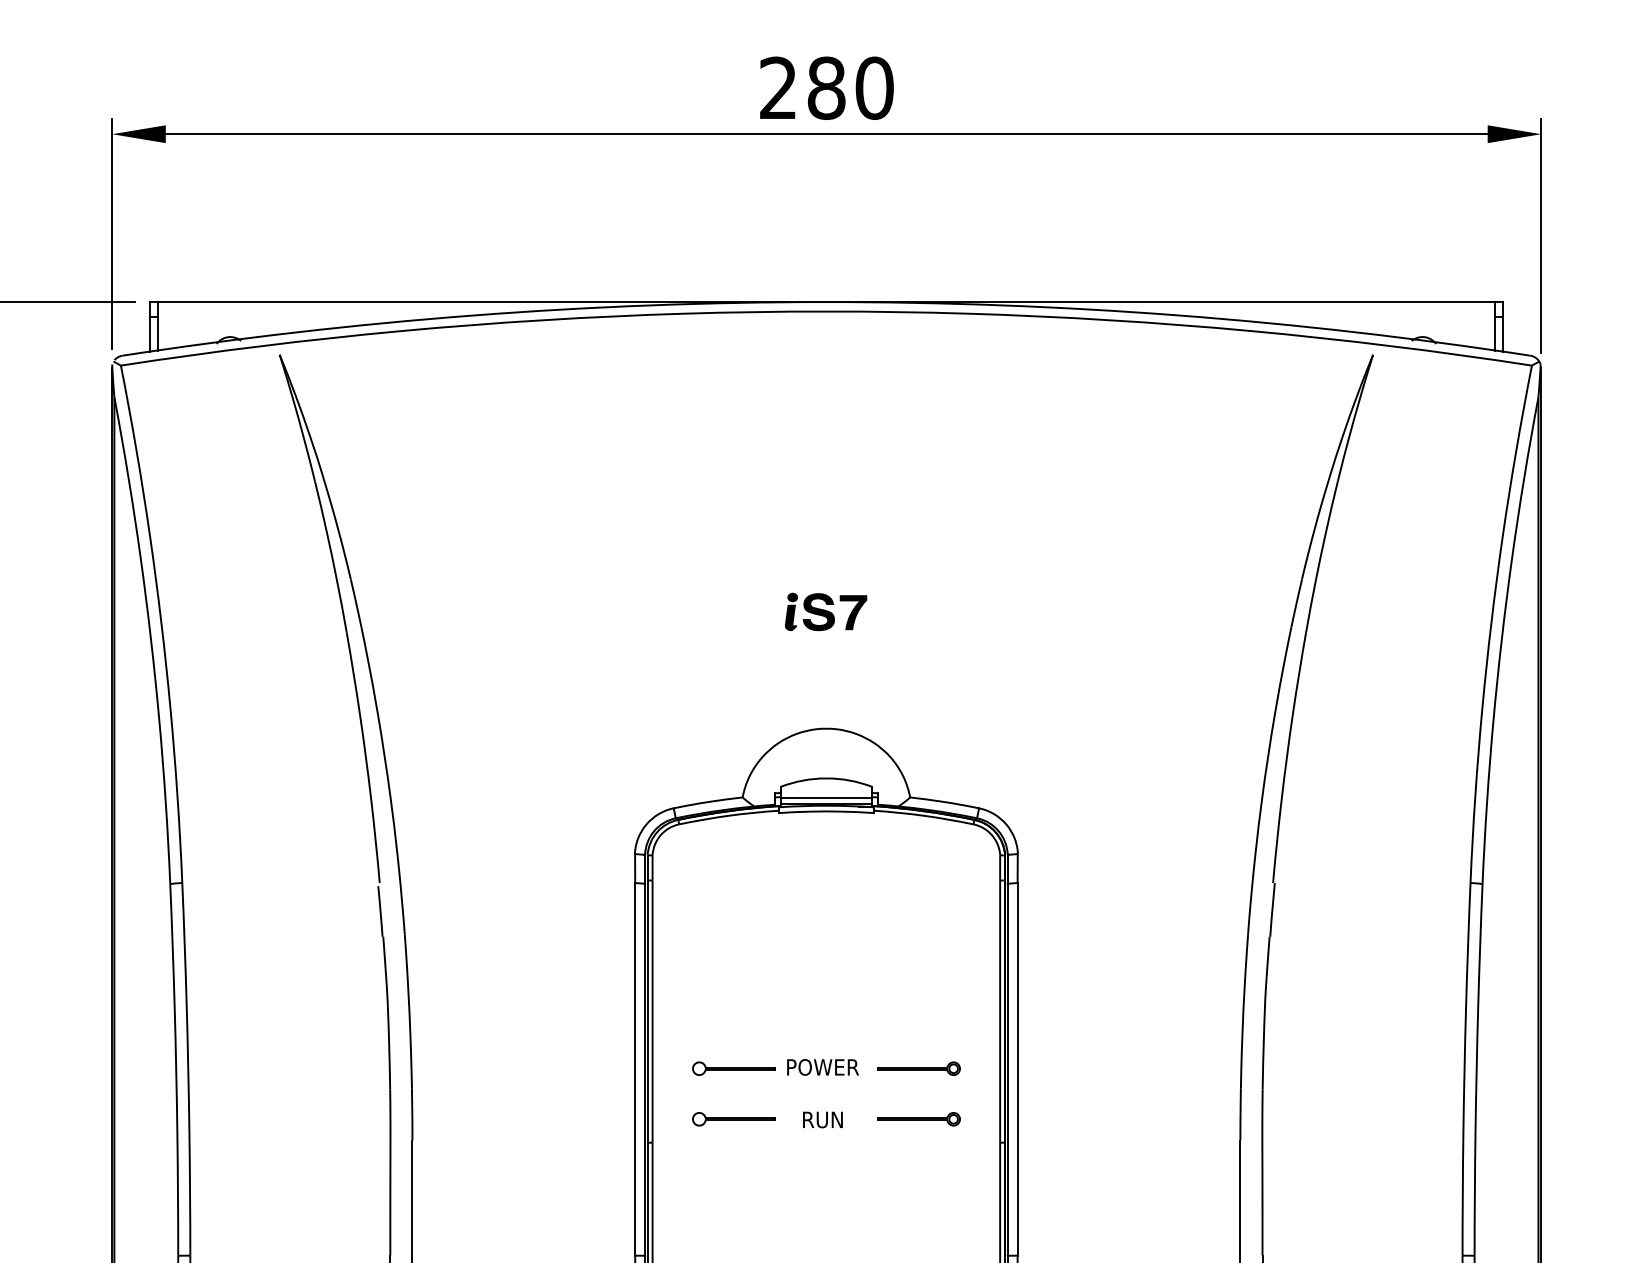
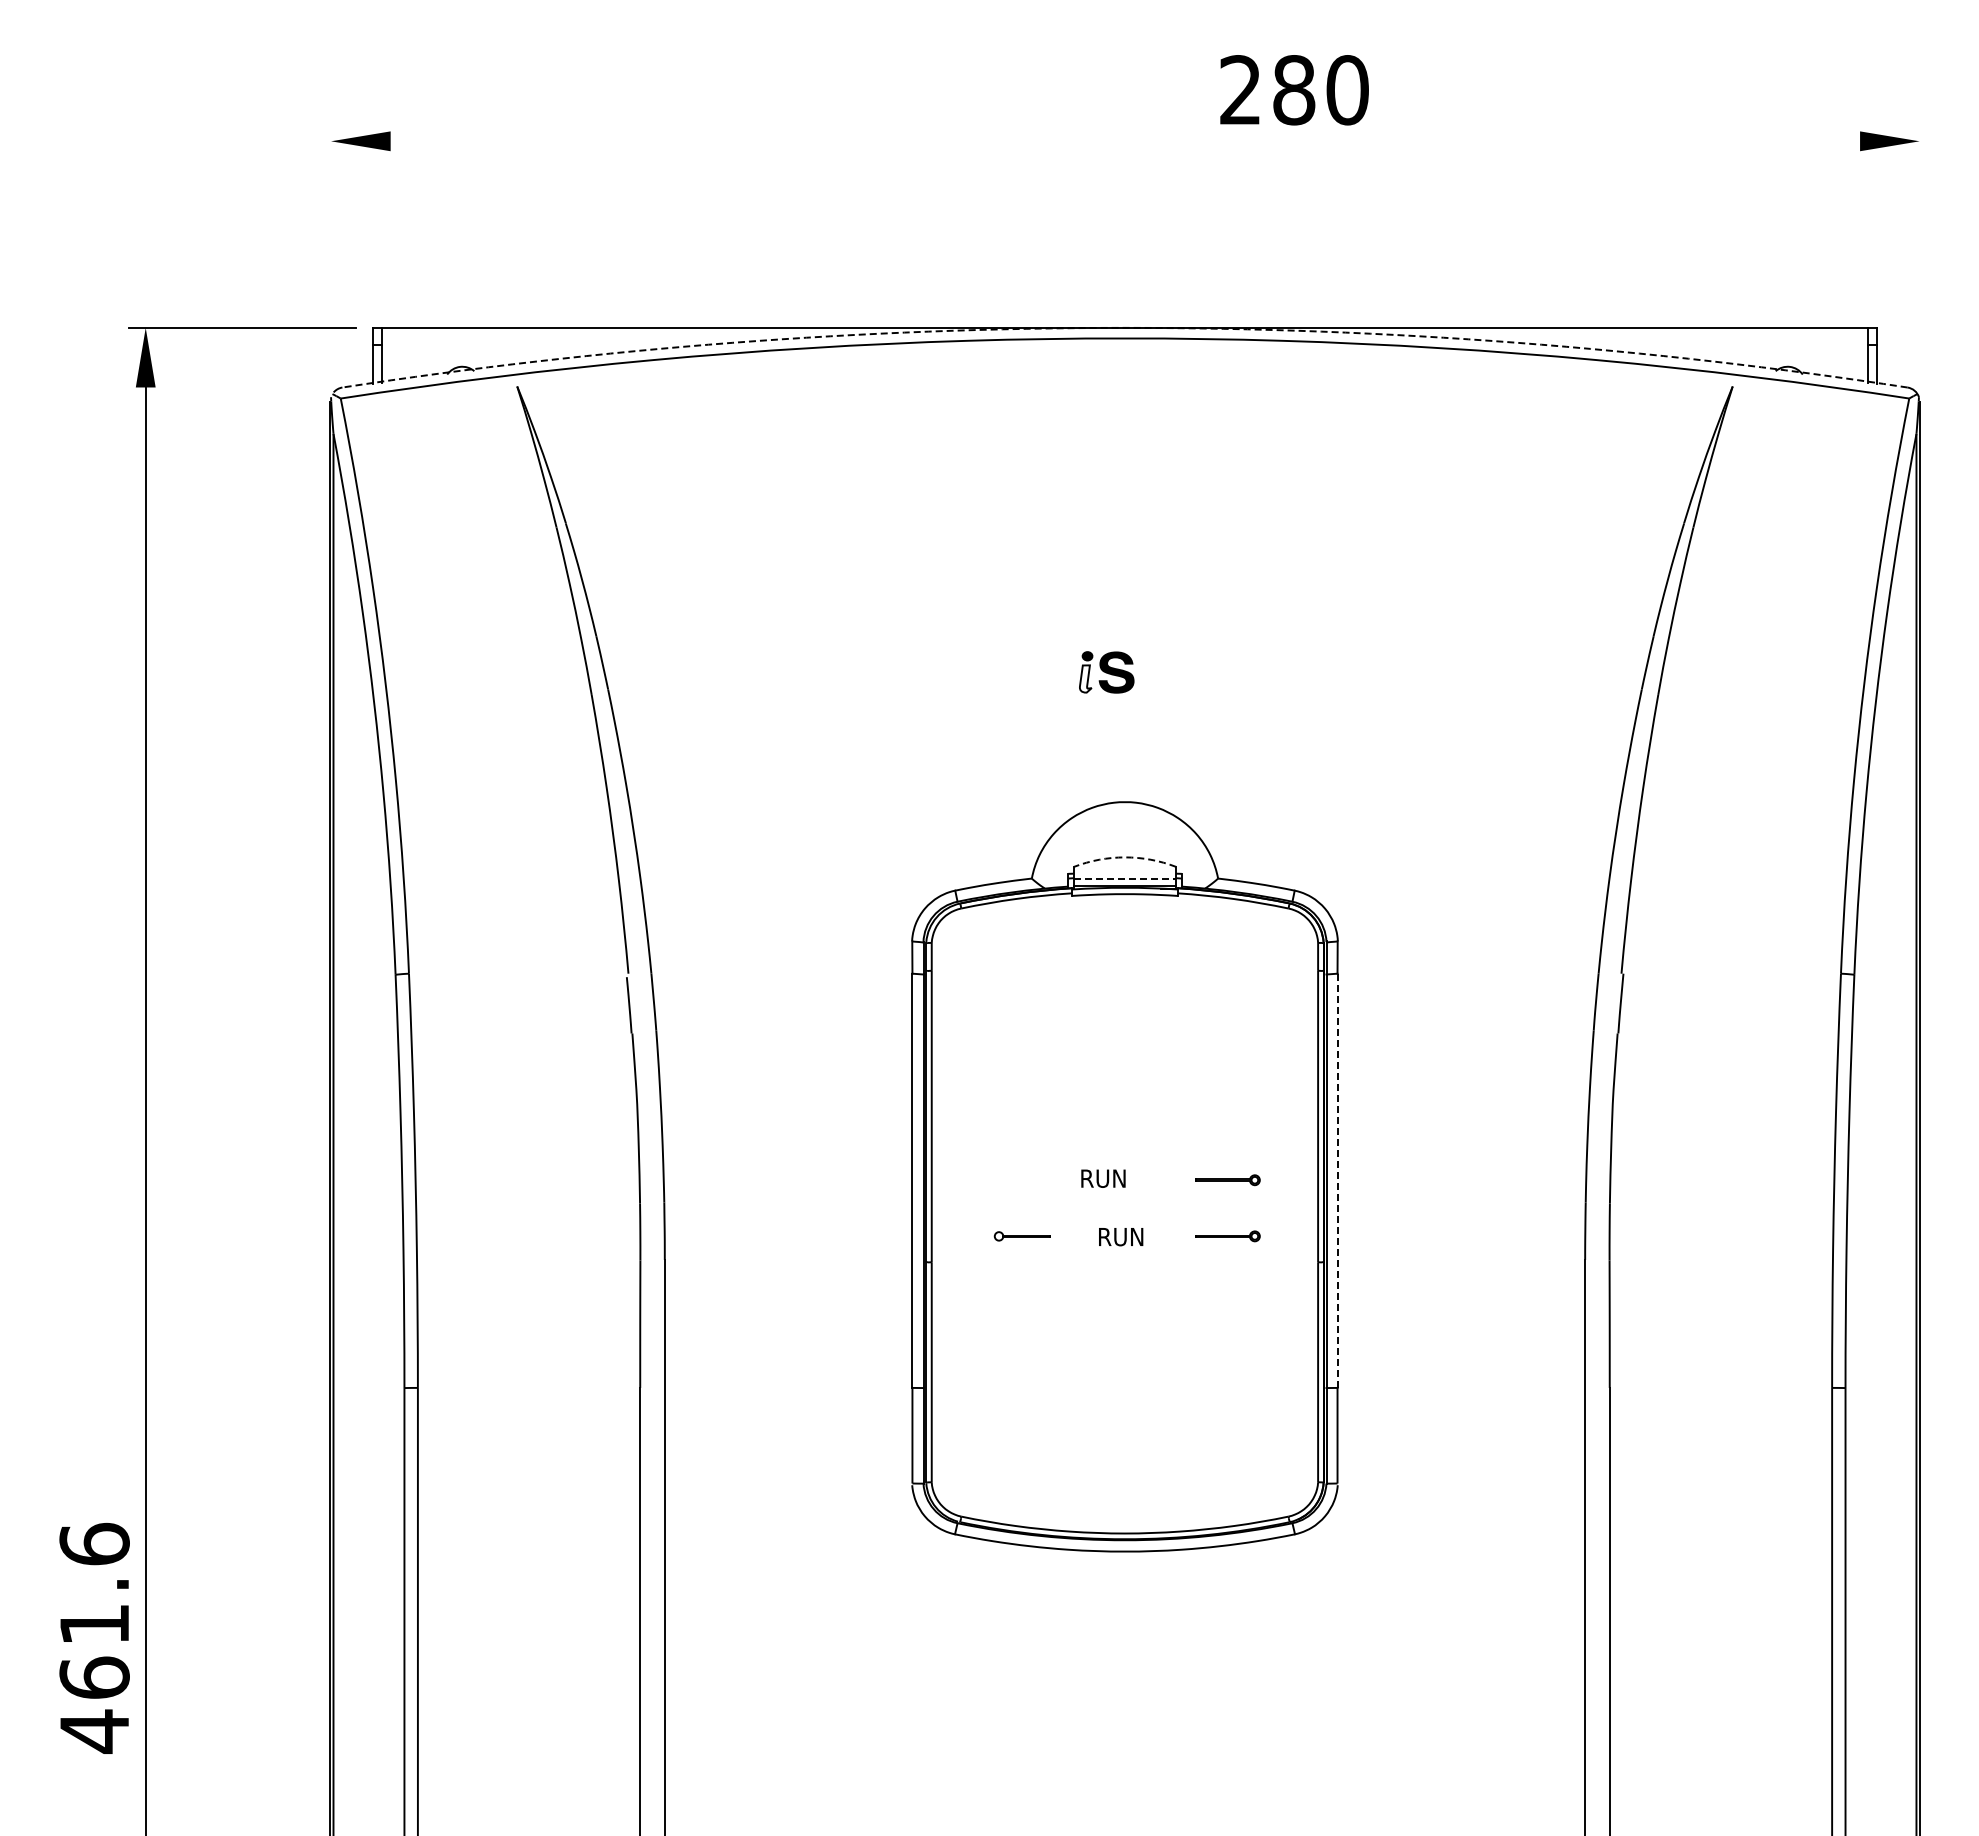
text: (826, 88) -> (1294, 90), moved
line: (826, 134) -> (1125, 141), removed
line: (112, 234) -> (331, 252), removed
line: (1541, 236) -> (1919, 254), removed
arc: (826, 301) -> (1125, 327), solid -> dashed
fill: (852, 612) -> (1154, 672), removed
fill: (790, 617) -> (1085, 678), removed
arc: (826, 778) -> (1125, 857), solid -> dashed
line: (826, 797) -> (1125, 878), solid -> dashed
text: (824, 1067) -> (1122, 1178), POWER -> RUN
part: (733, 1069) -> (1021, 1180), removed
part: (918, 1069) -> (1227, 1180), size x0.7
line: (1017, 1069) -> (1337, 1181), solid -> dashed
part: (733, 1119) -> (1021, 1236), size x0.6
part: (918, 1119) -> (1227, 1236), size x0.7

